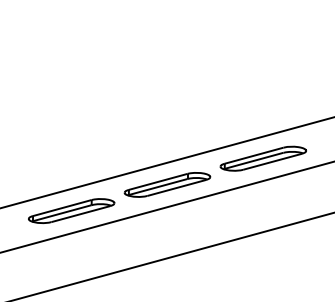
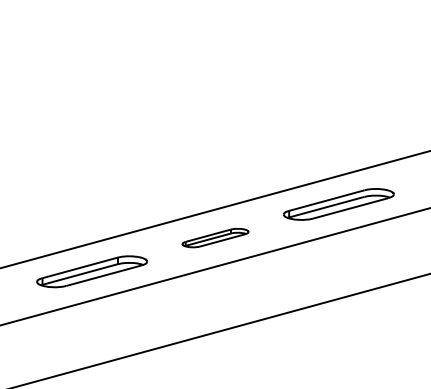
part: (167, 184) -> (215, 237), size x0.6

